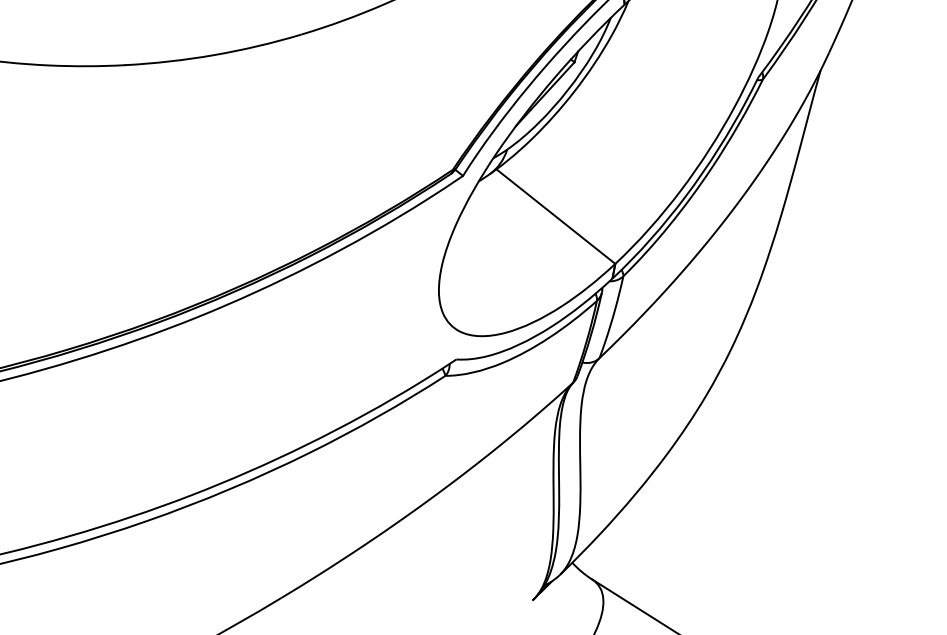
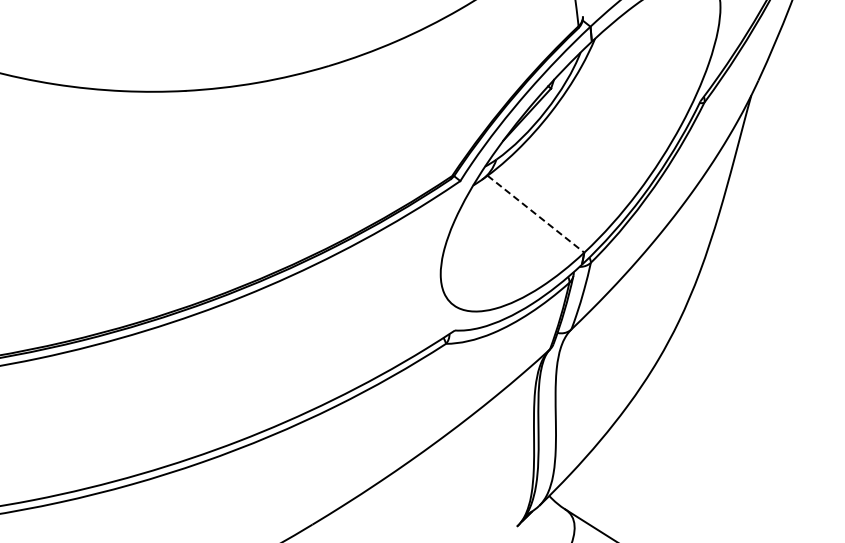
line: (555, 216) -> (535, 214), solid -> dashed

